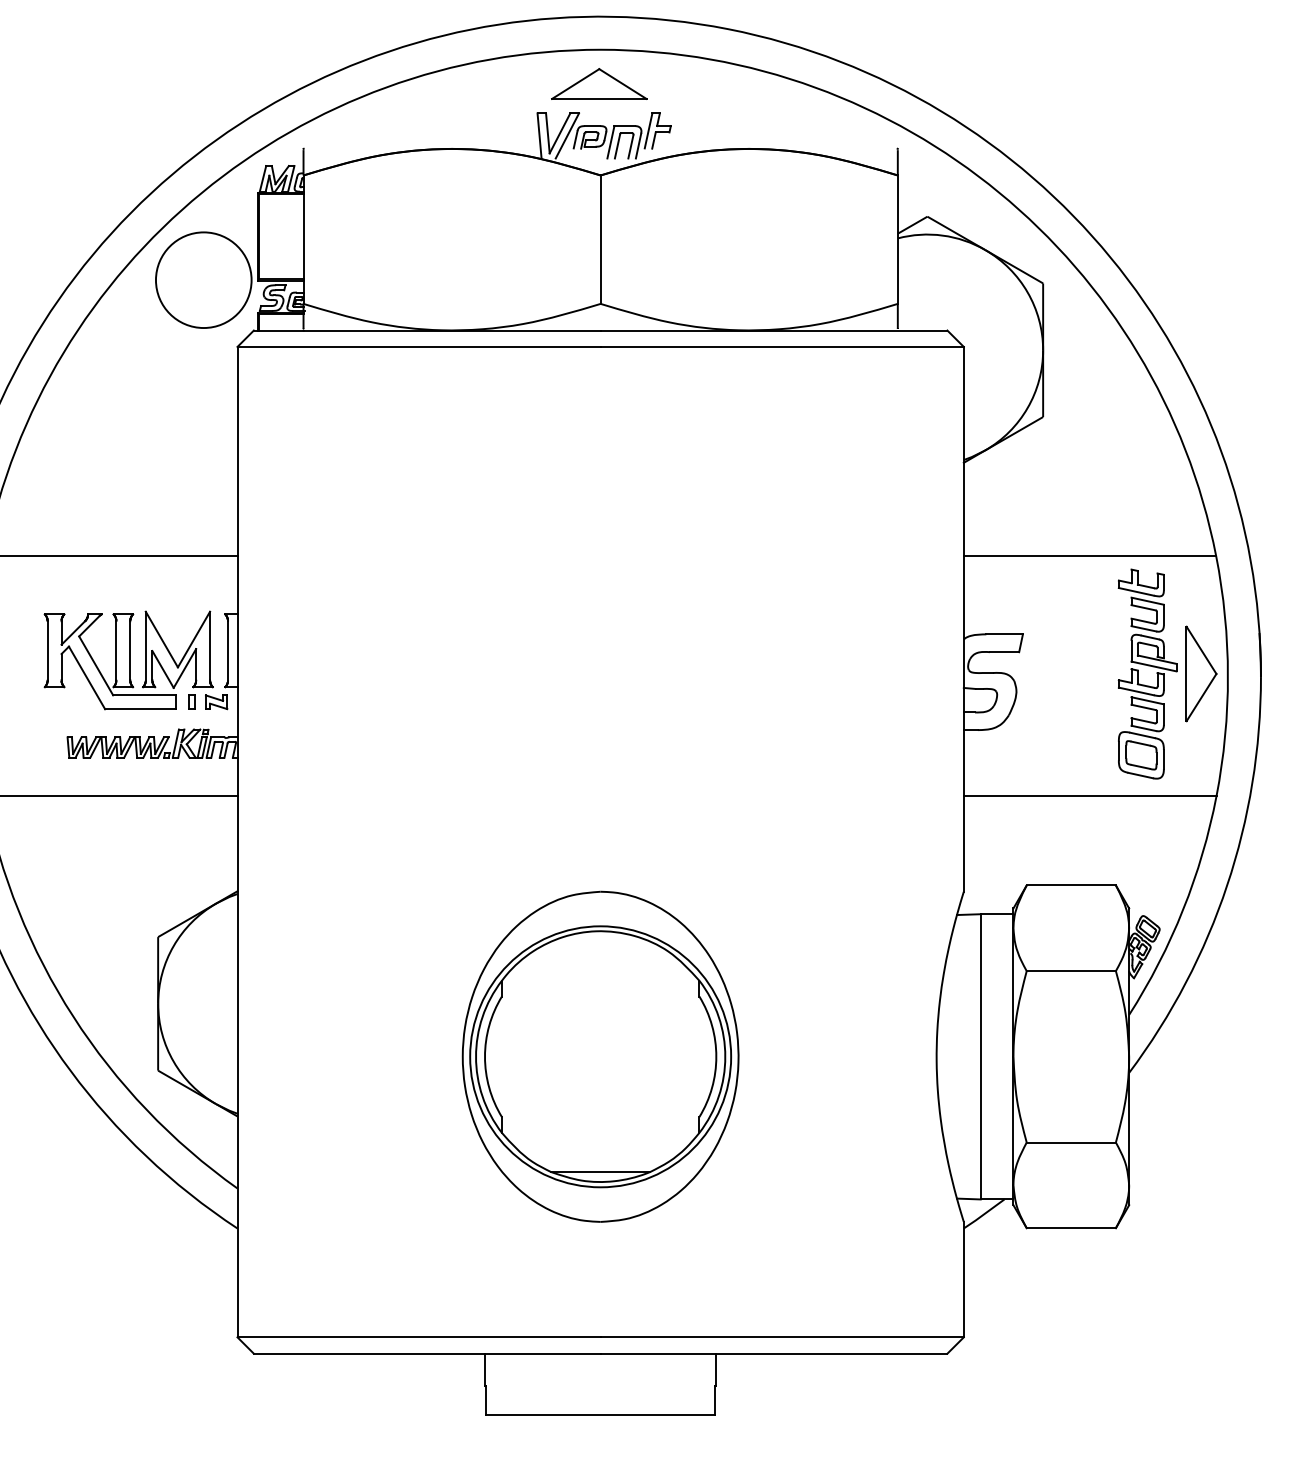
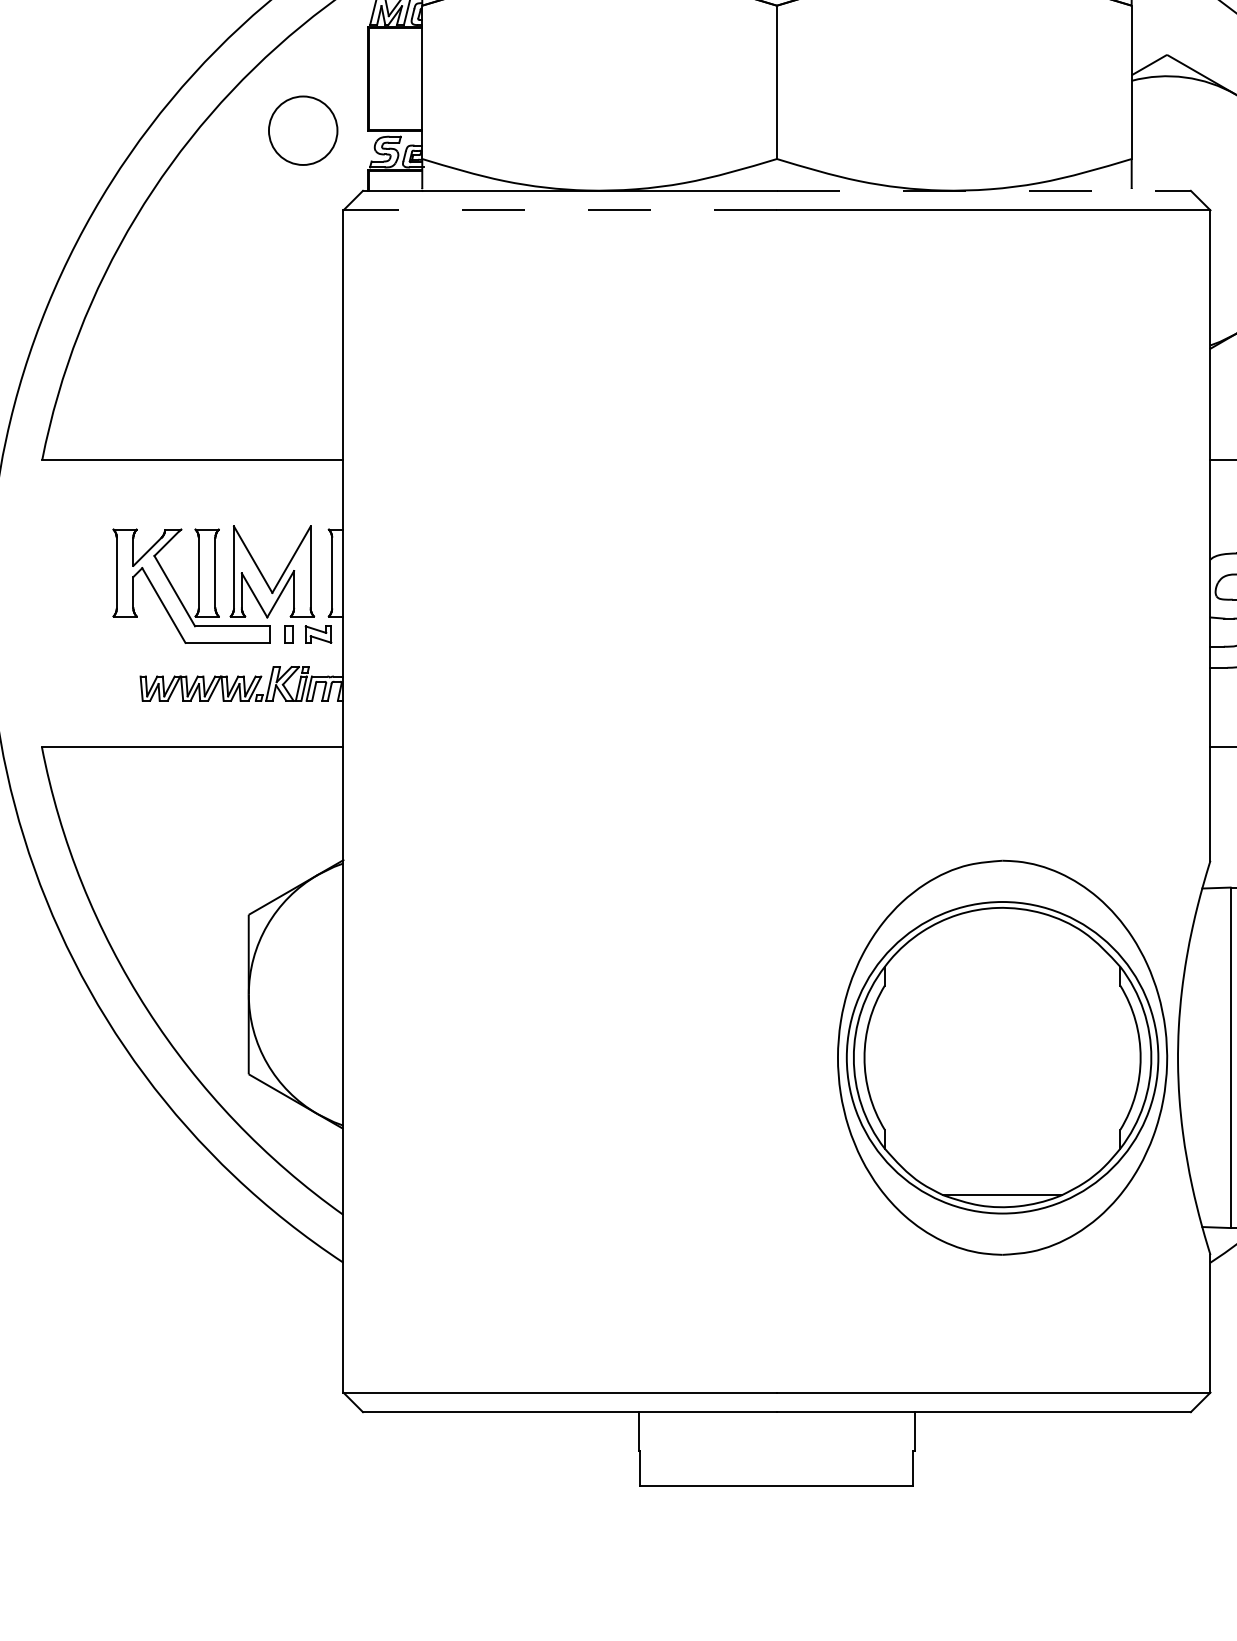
circle: (203, 280) -> (302, 131), size x0.6
line: (774, 330) -> (984, 190), solid -> dashed
line: (419, 346) -> (560, 209), solid -> dashed
part: (600, 1056) -> (1002, 1057), moved

